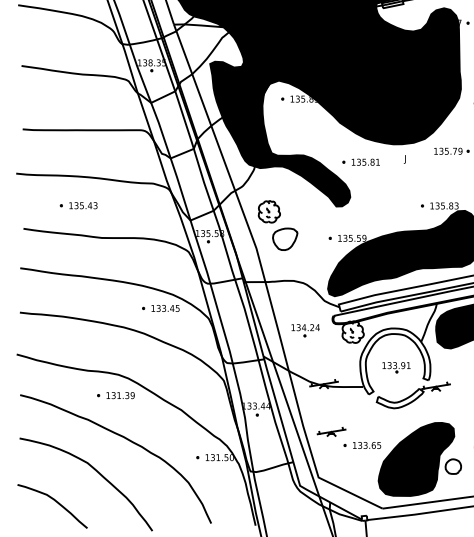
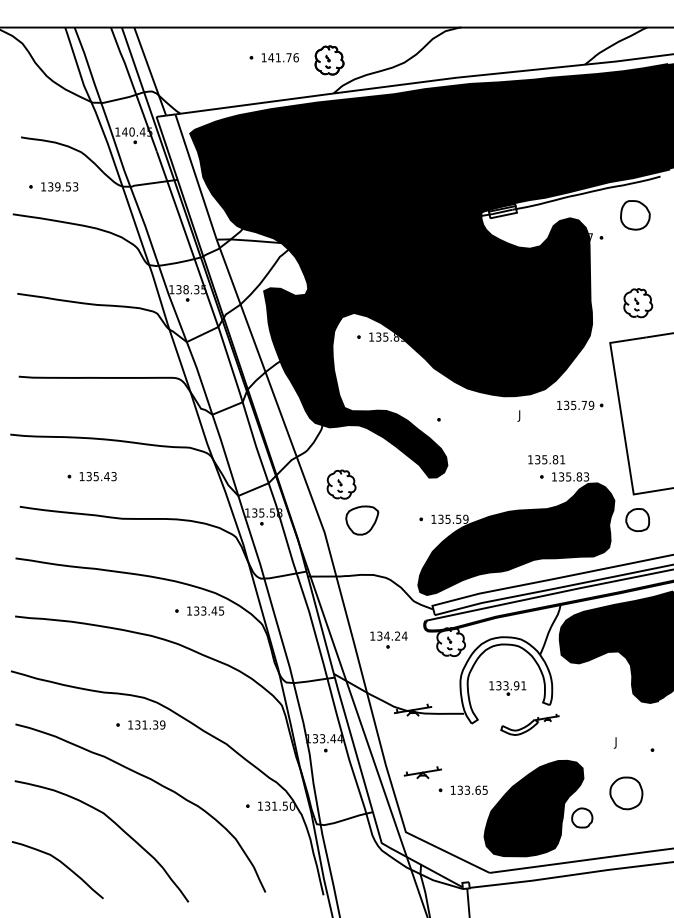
text: (365, 162) -> (546, 459), moved
part: (413, 395) -> (529, 724), size x0.6

